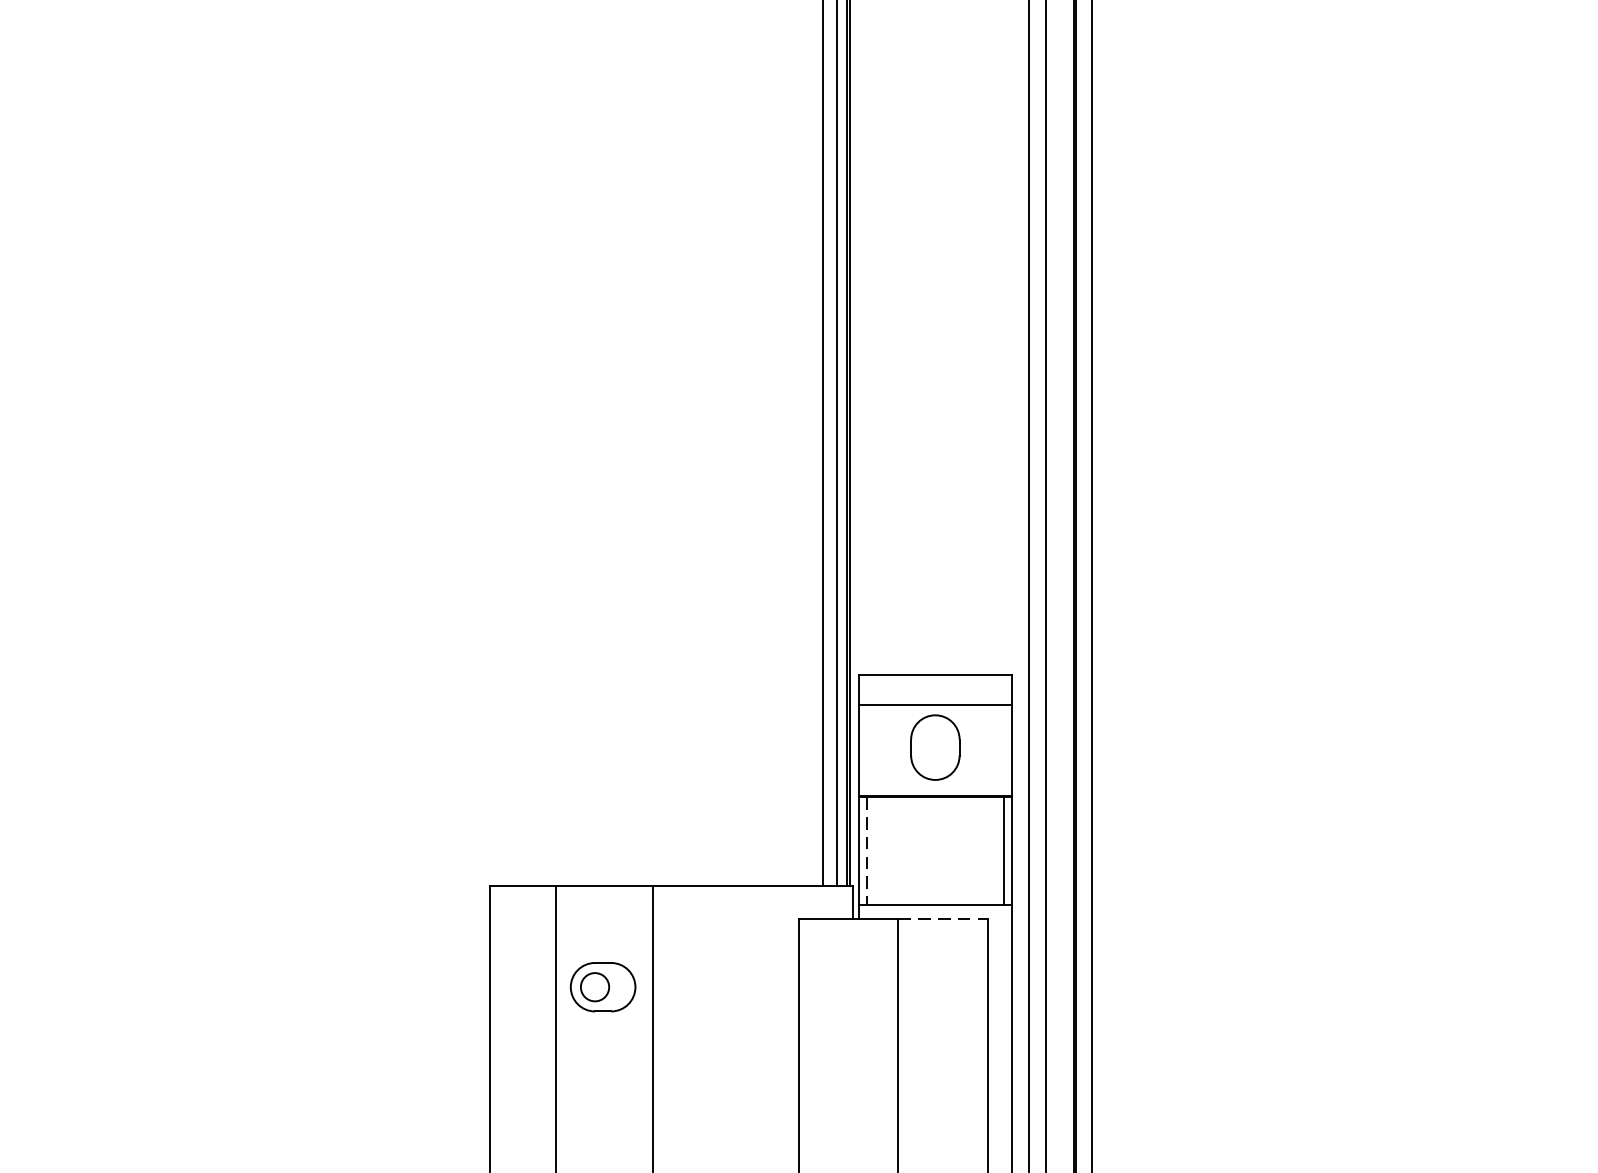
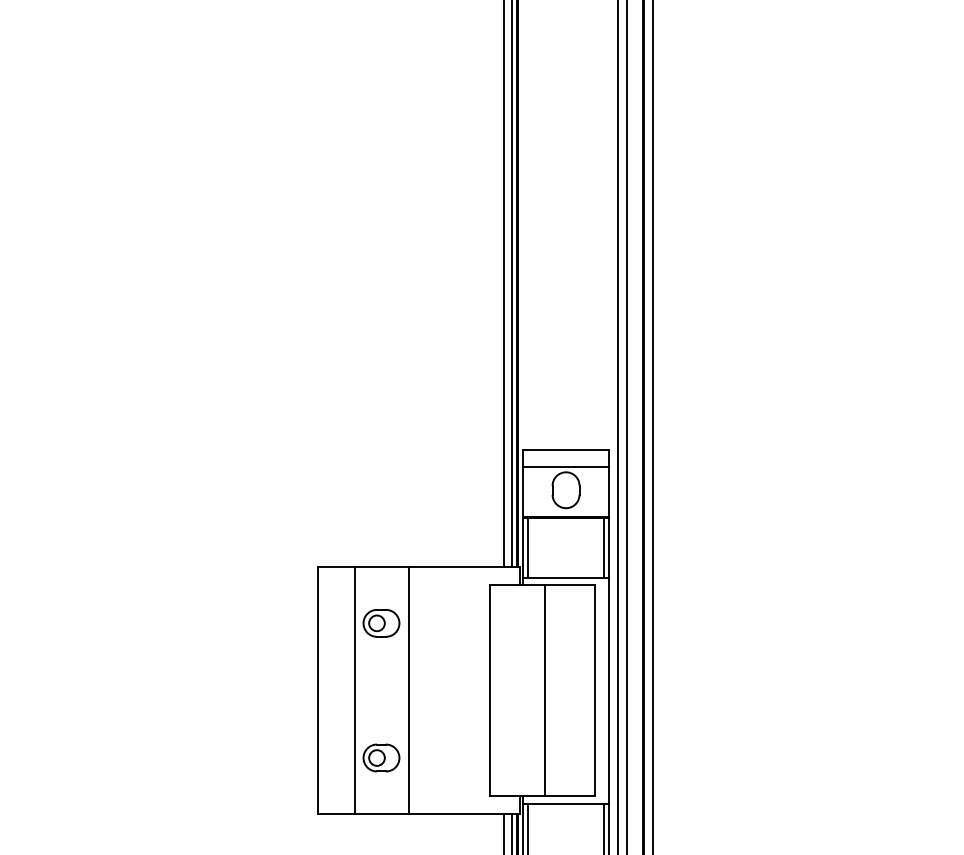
line: (865, 850) -> (527, 547), dashed -> solid
line: (943, 919) -> (570, 585), dashed -> solid

